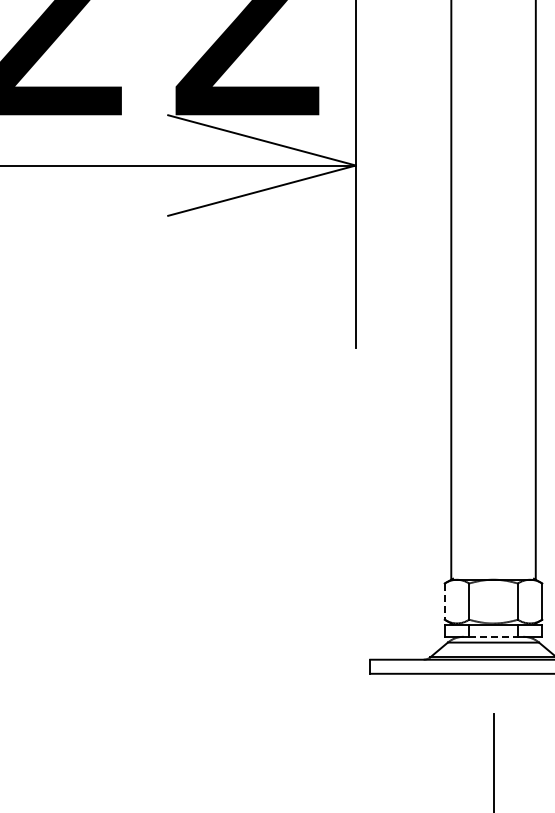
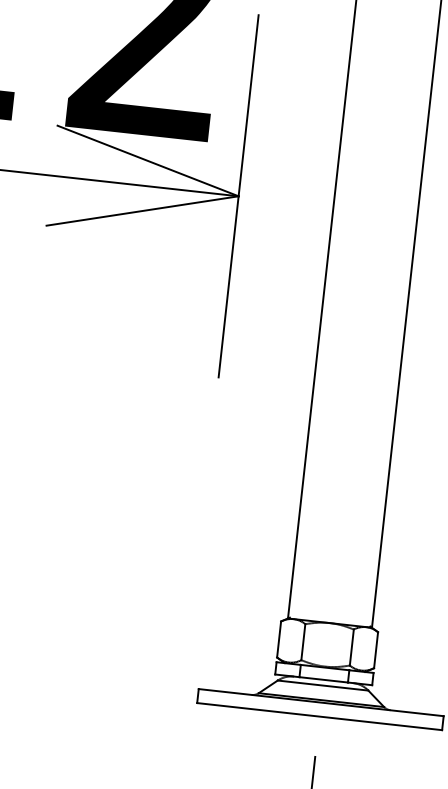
line: (444, 602) -> (278, 640), dashed -> solid
line: (494, 636) -> (324, 679), dashed -> solid

